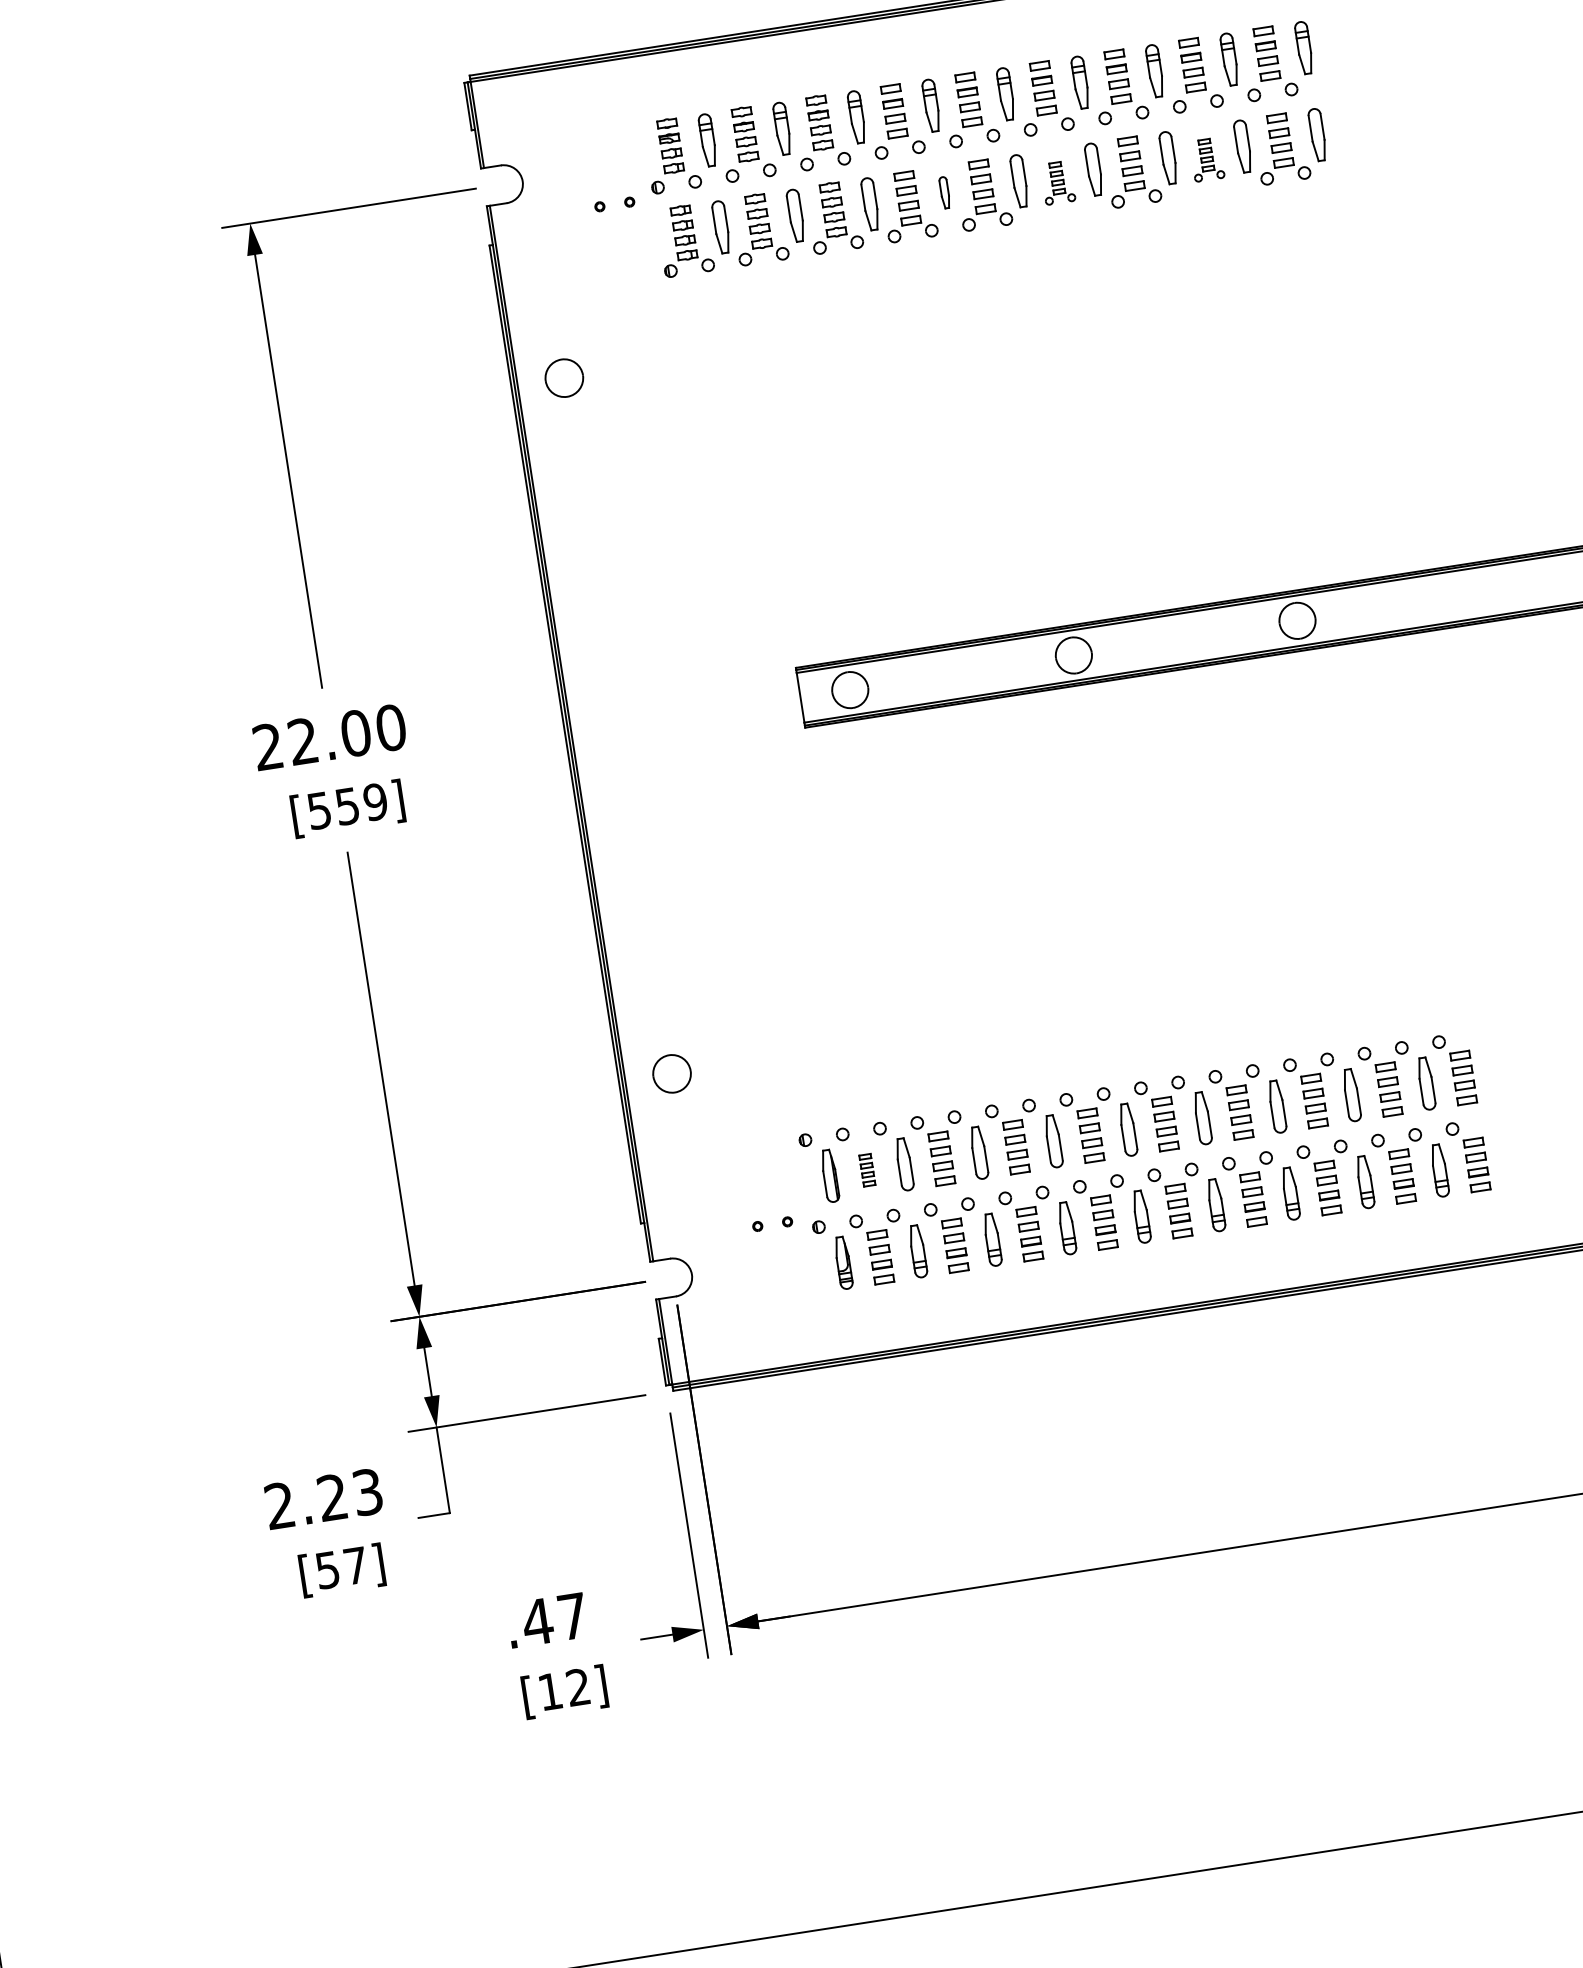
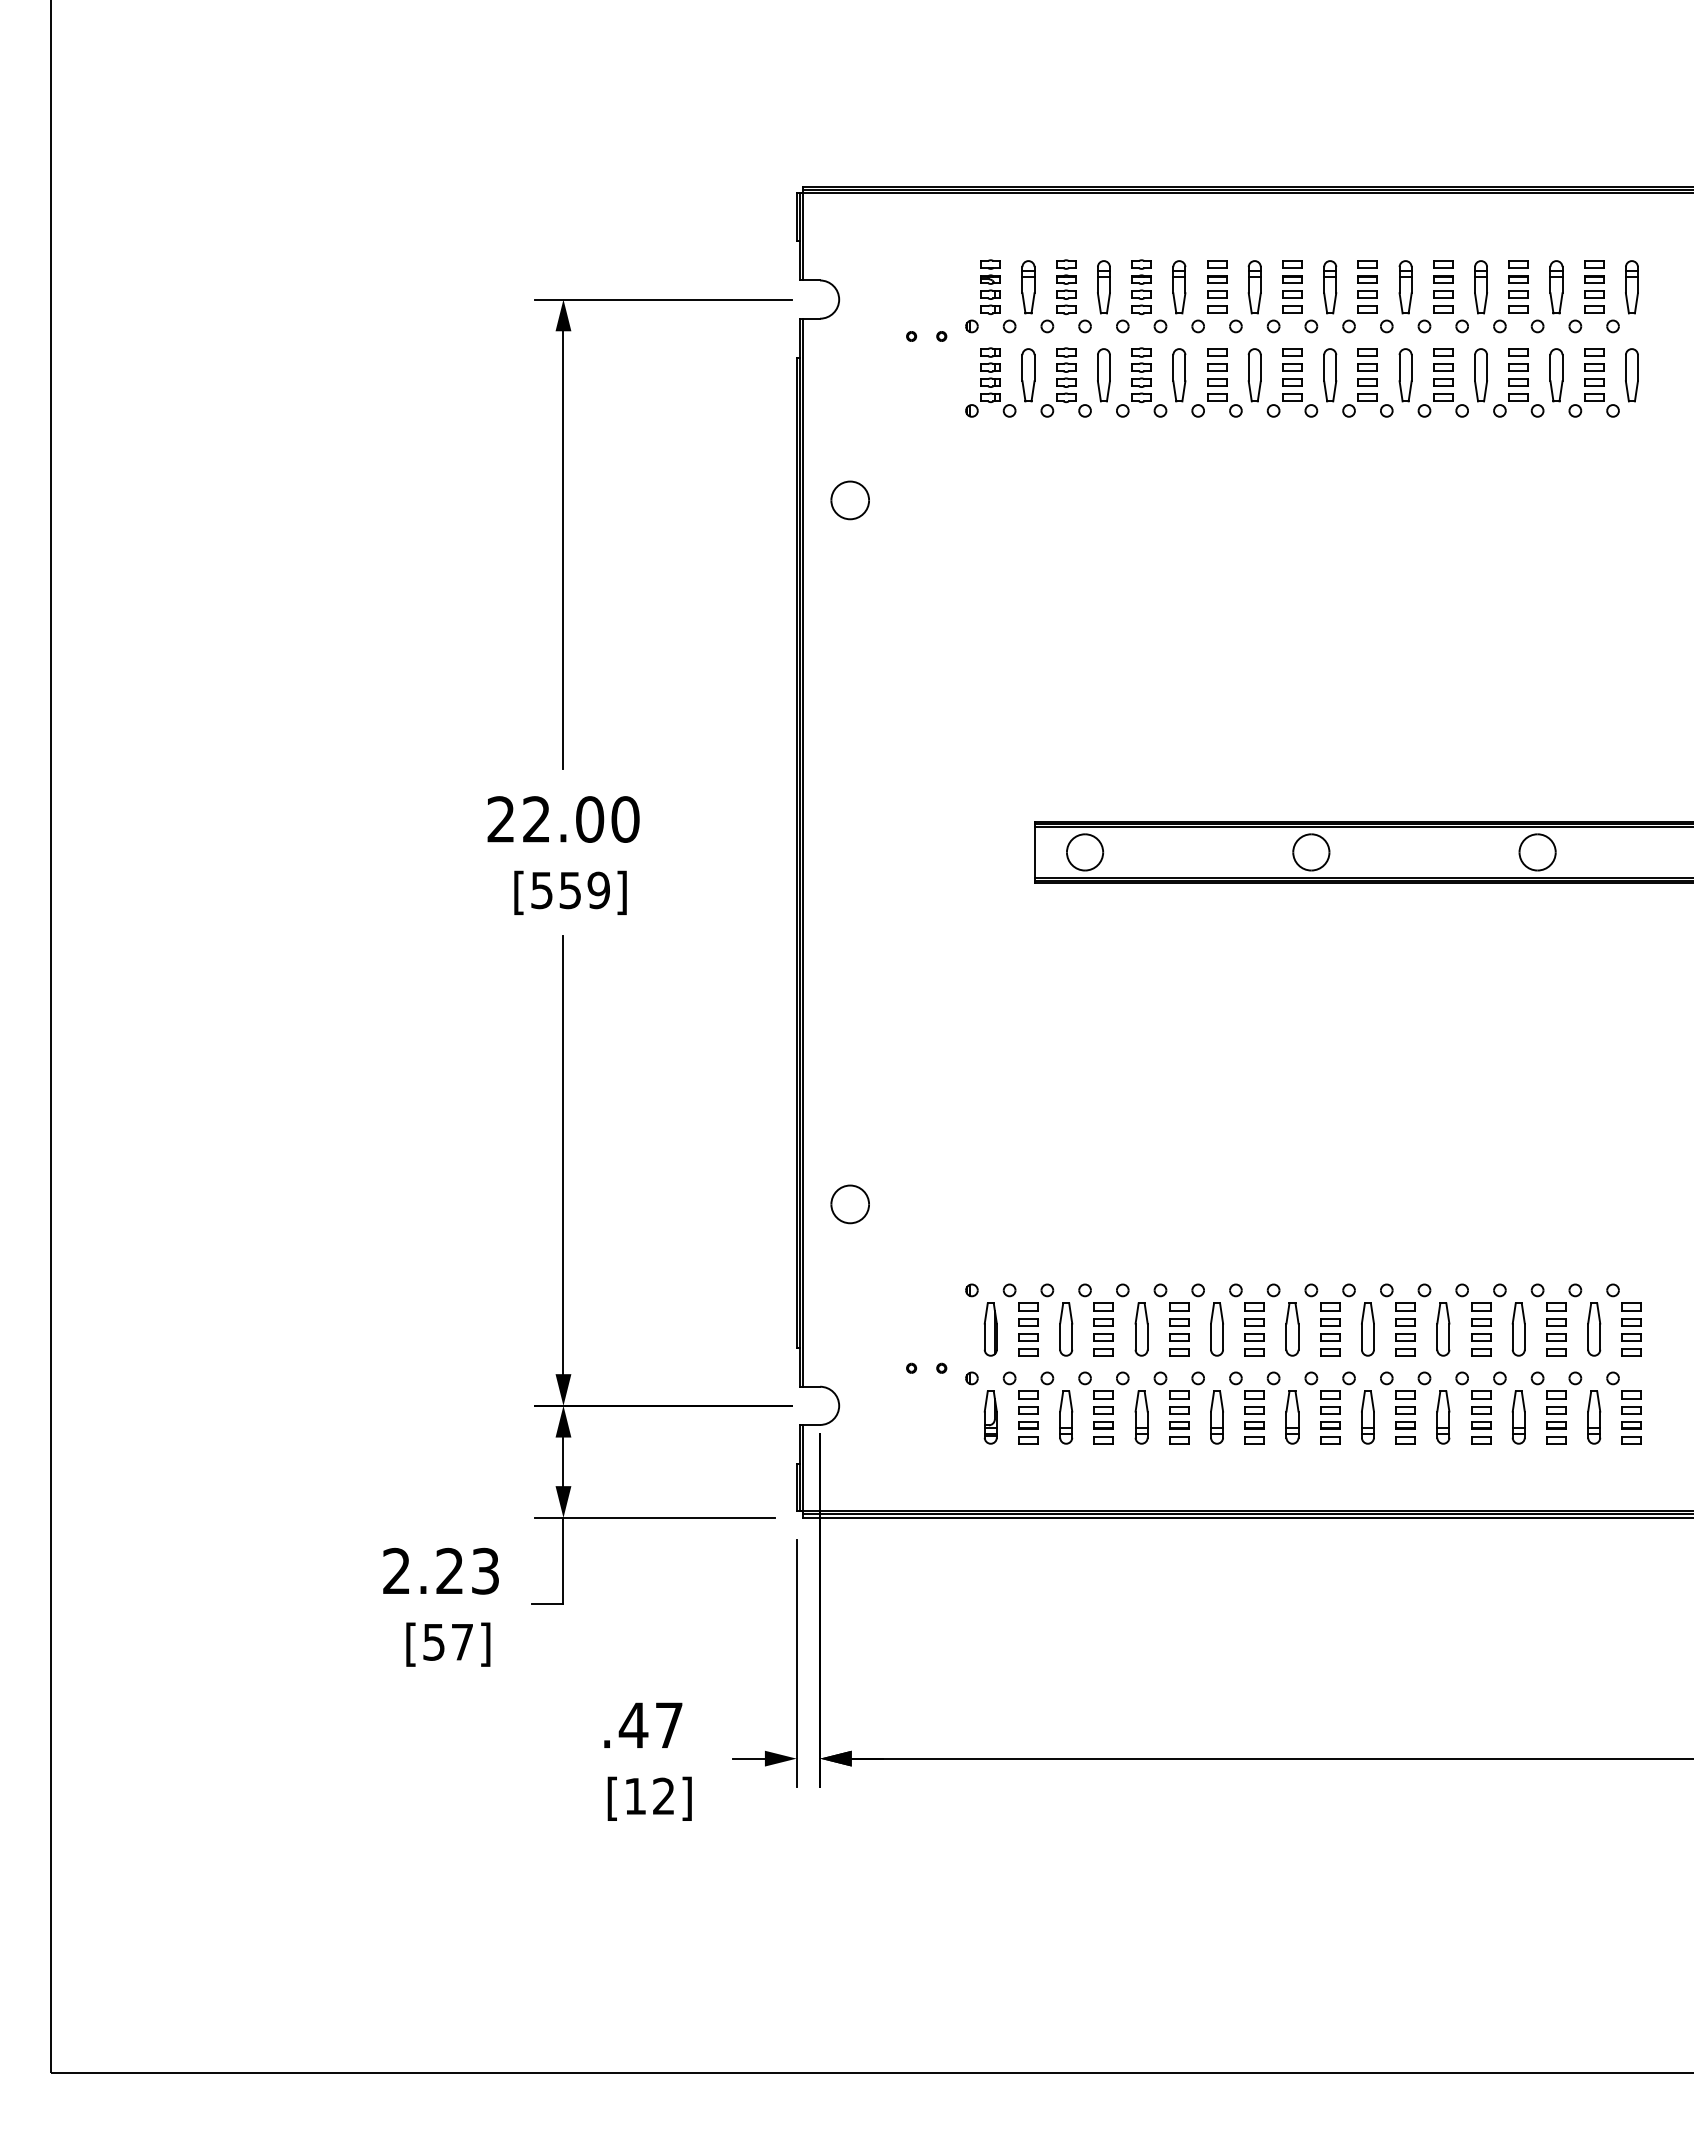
part: (1206, 159) -> (1518, 382), size x1.67
part: (1057, 182) -> (1367, 382), size x1.67
part: (944, 192) -> (1254, 375), size x1.67
part: (867, 1170) -> (1028, 1329), size x1.67

